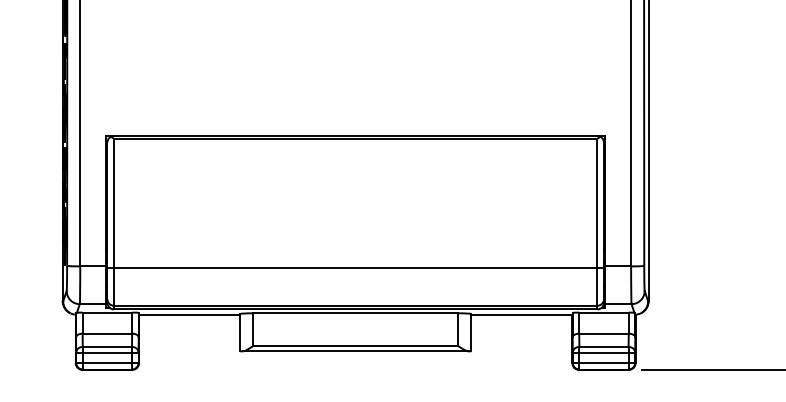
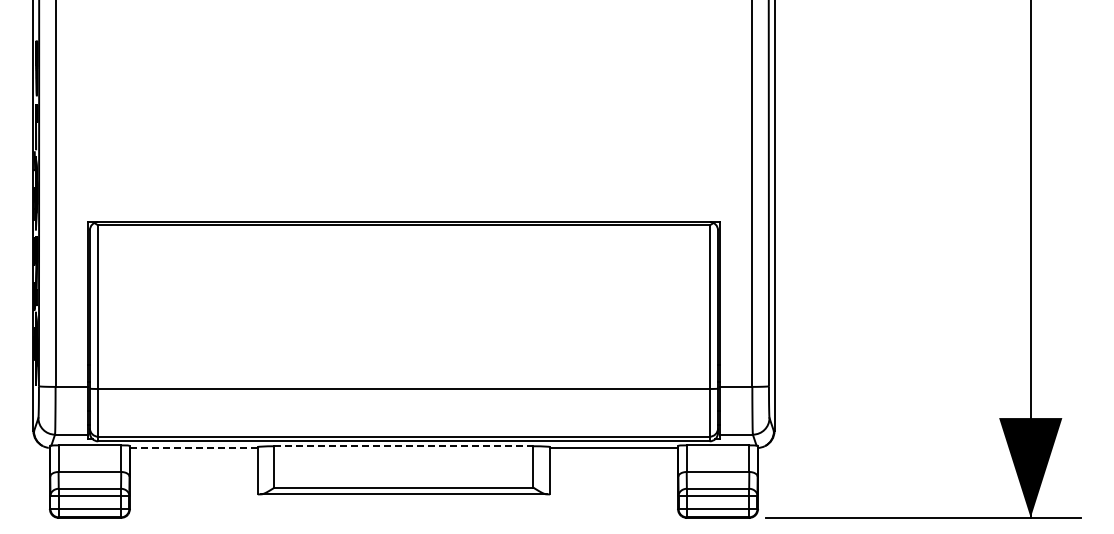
line: (355, 313) -> (403, 446), solid -> dashed
line: (189, 314) -> (193, 447), solid -> dashed

